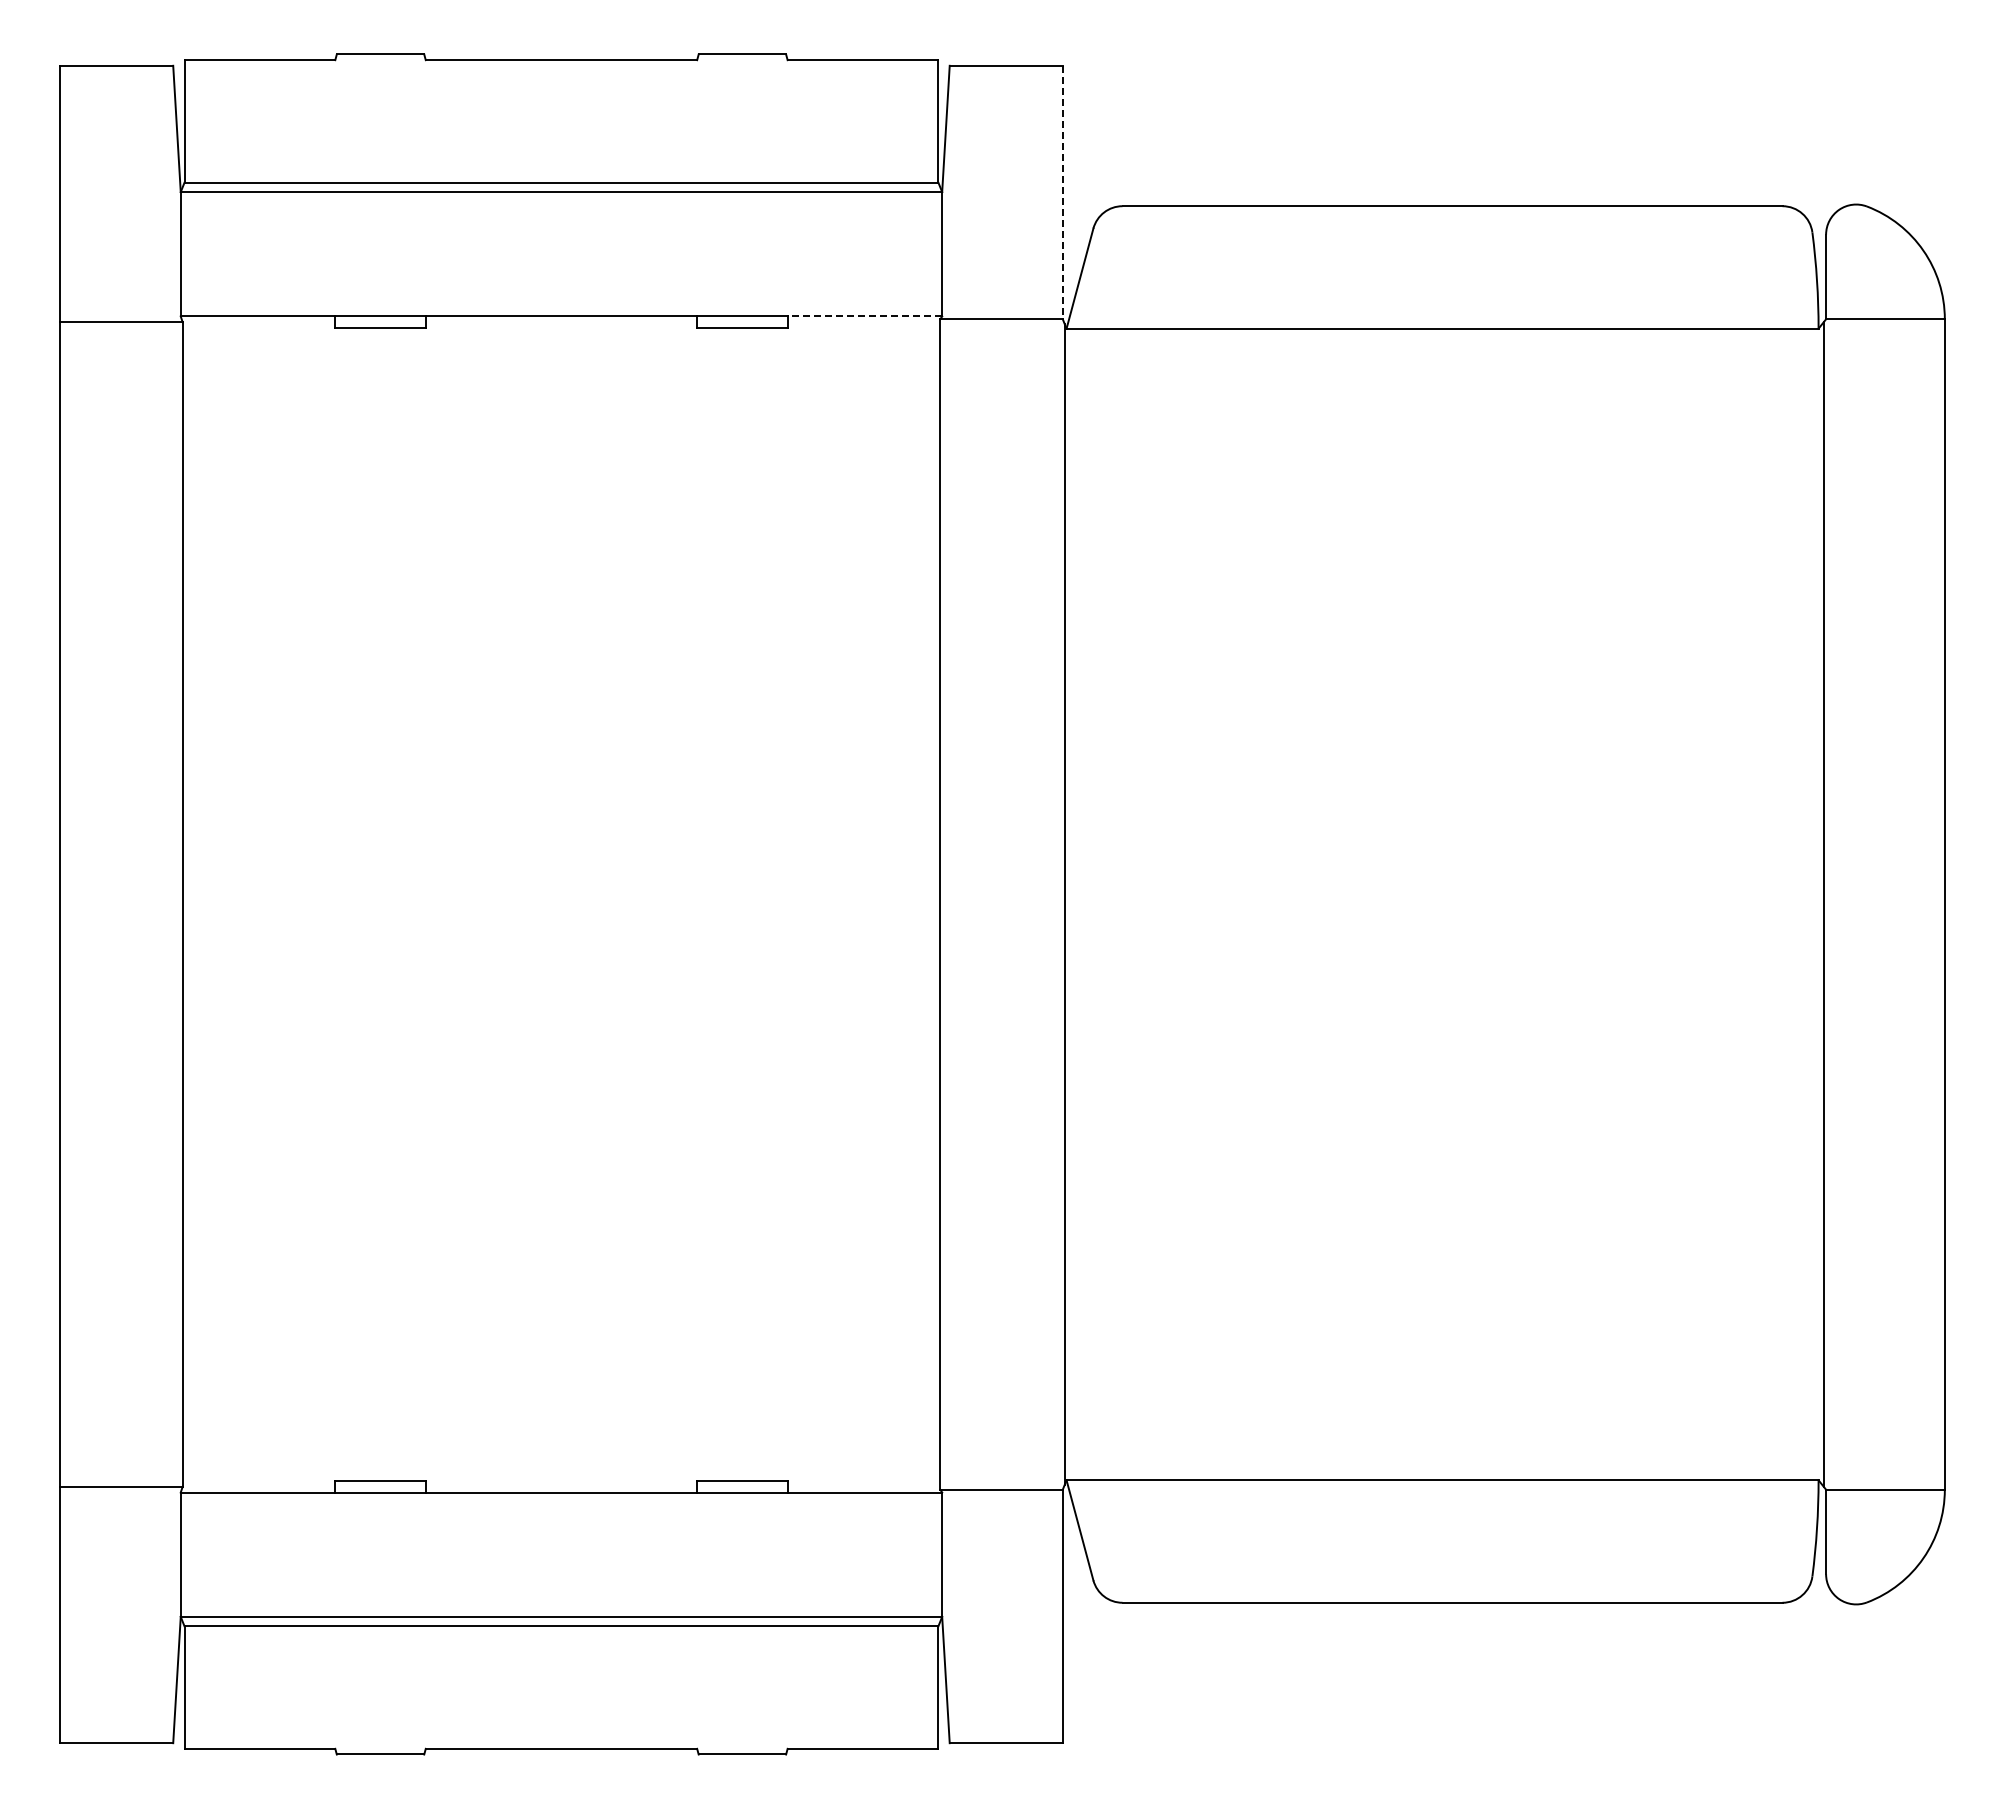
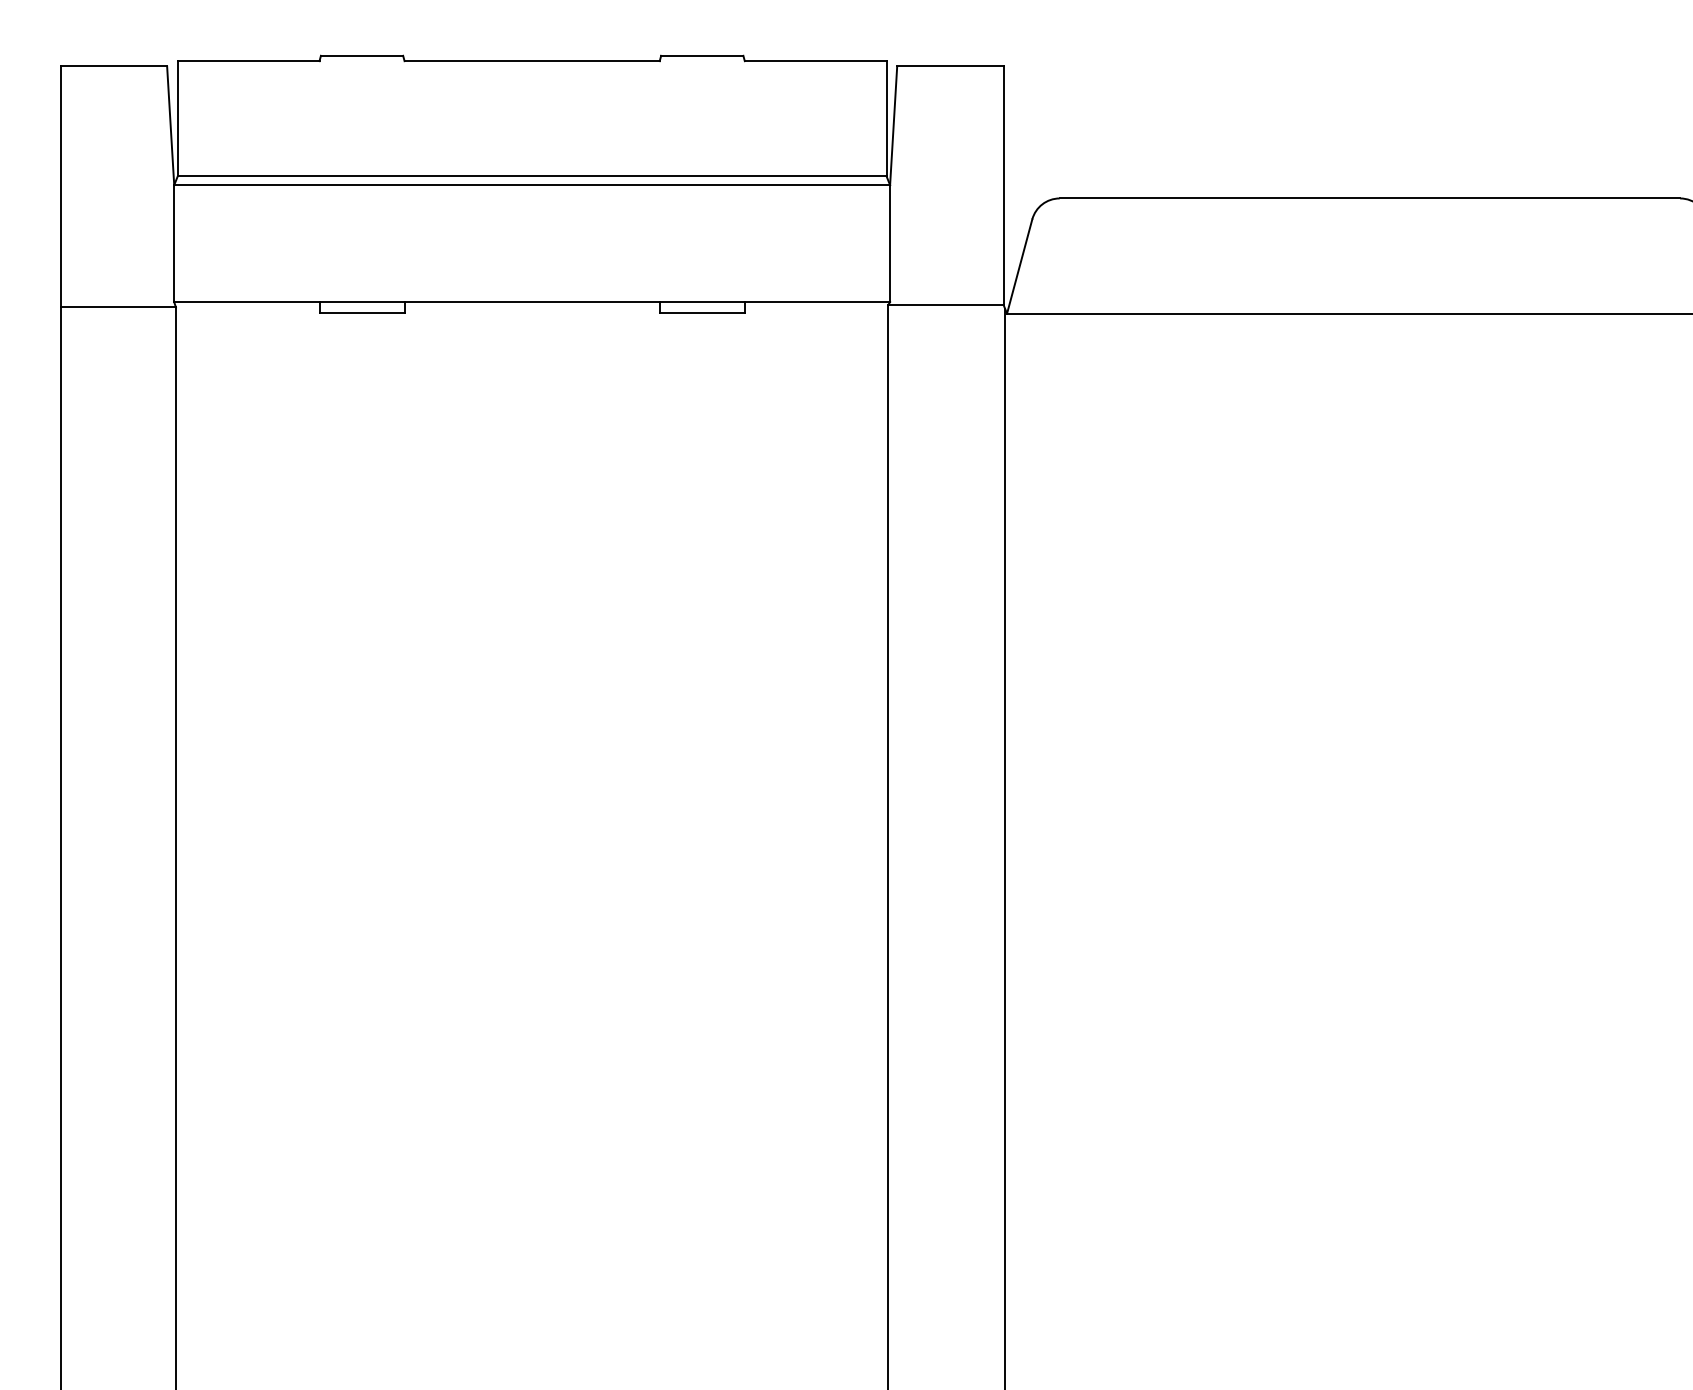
line: (1062, 192) -> (1003, 185), dashed -> solid
line: (864, 316) -> (817, 302), dashed -> solid

